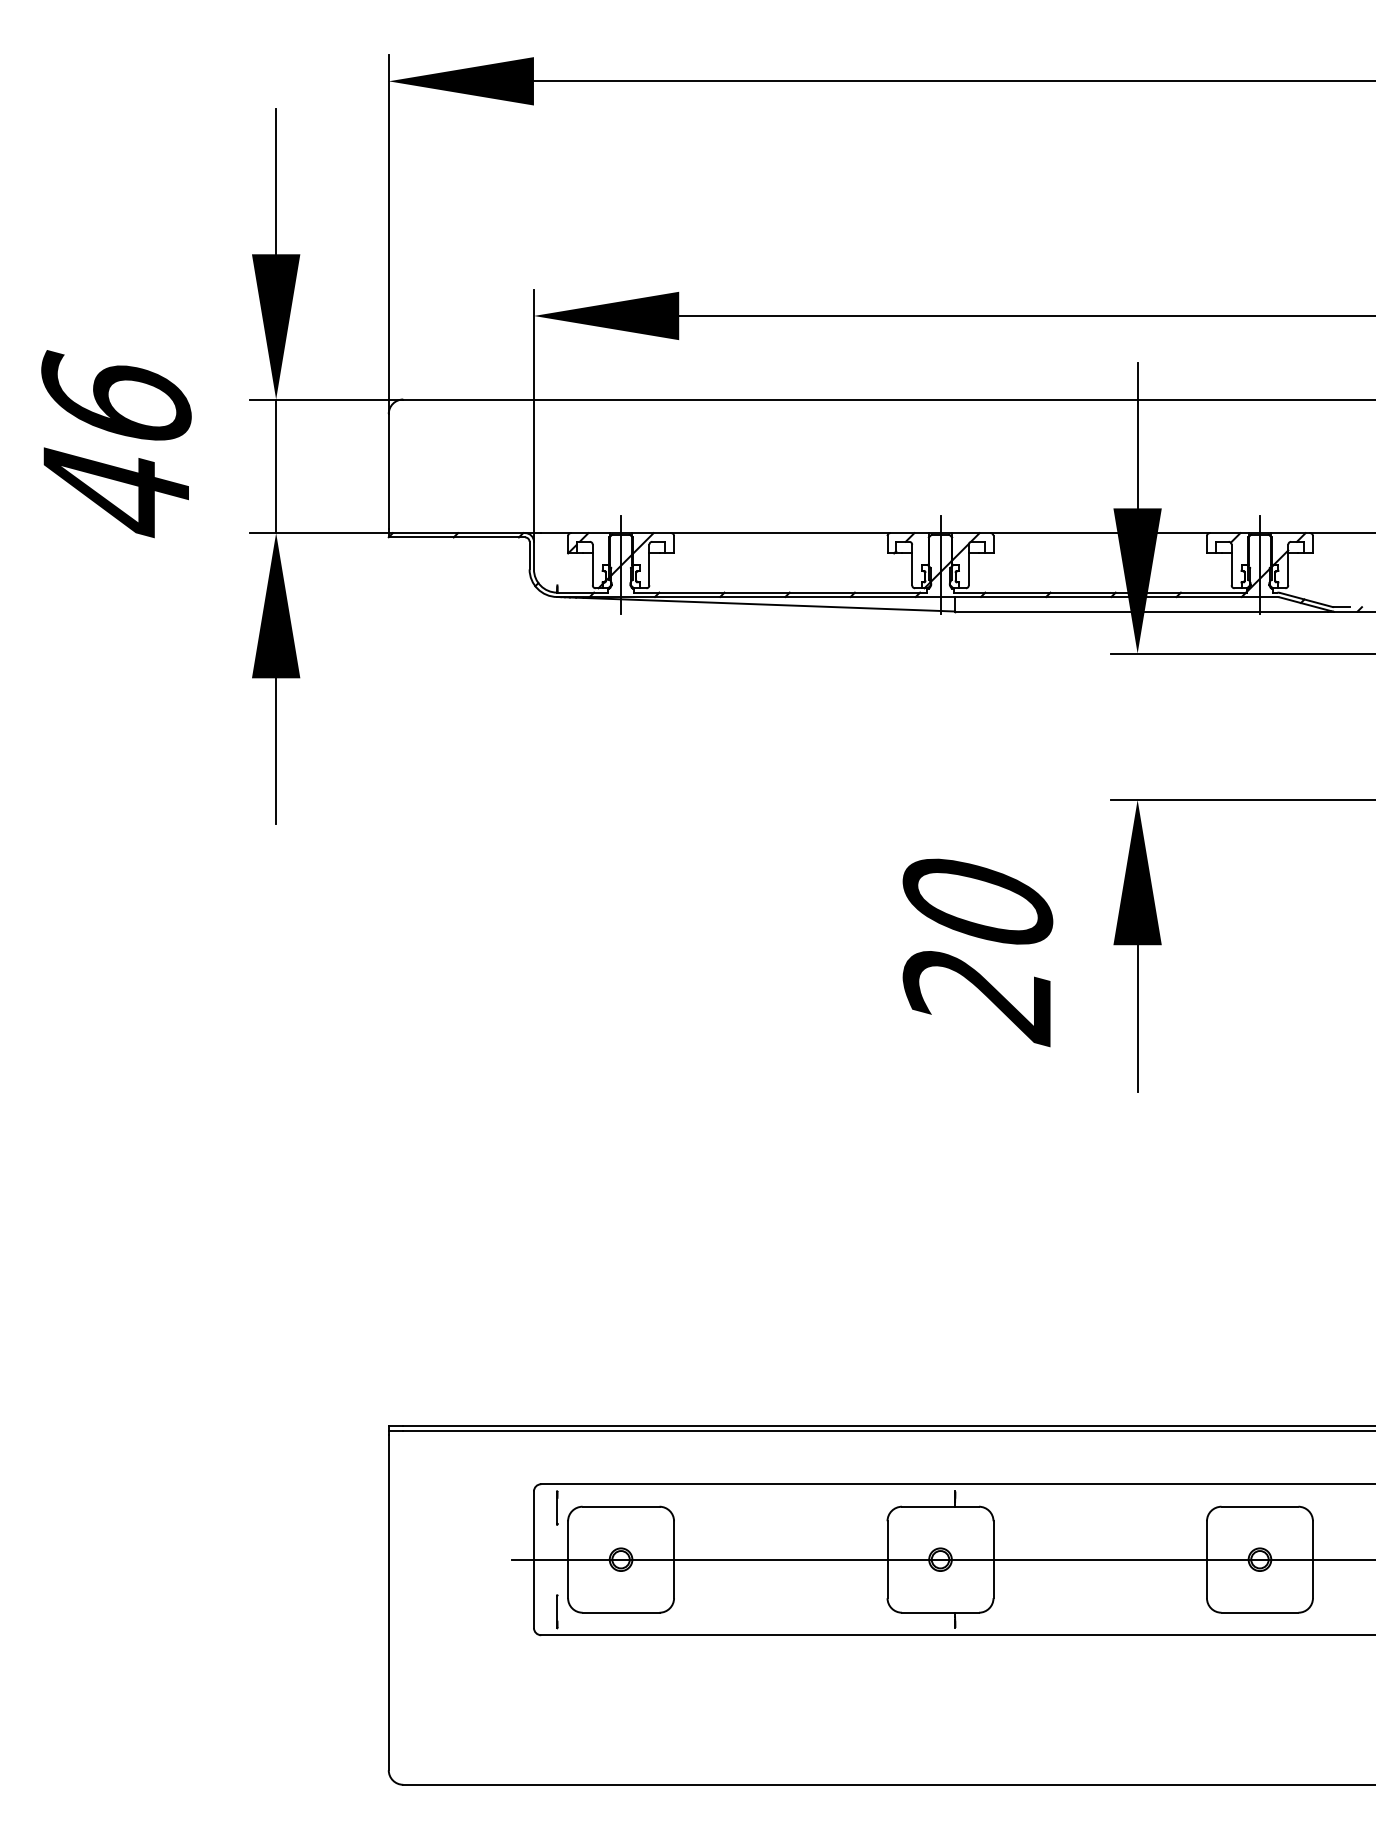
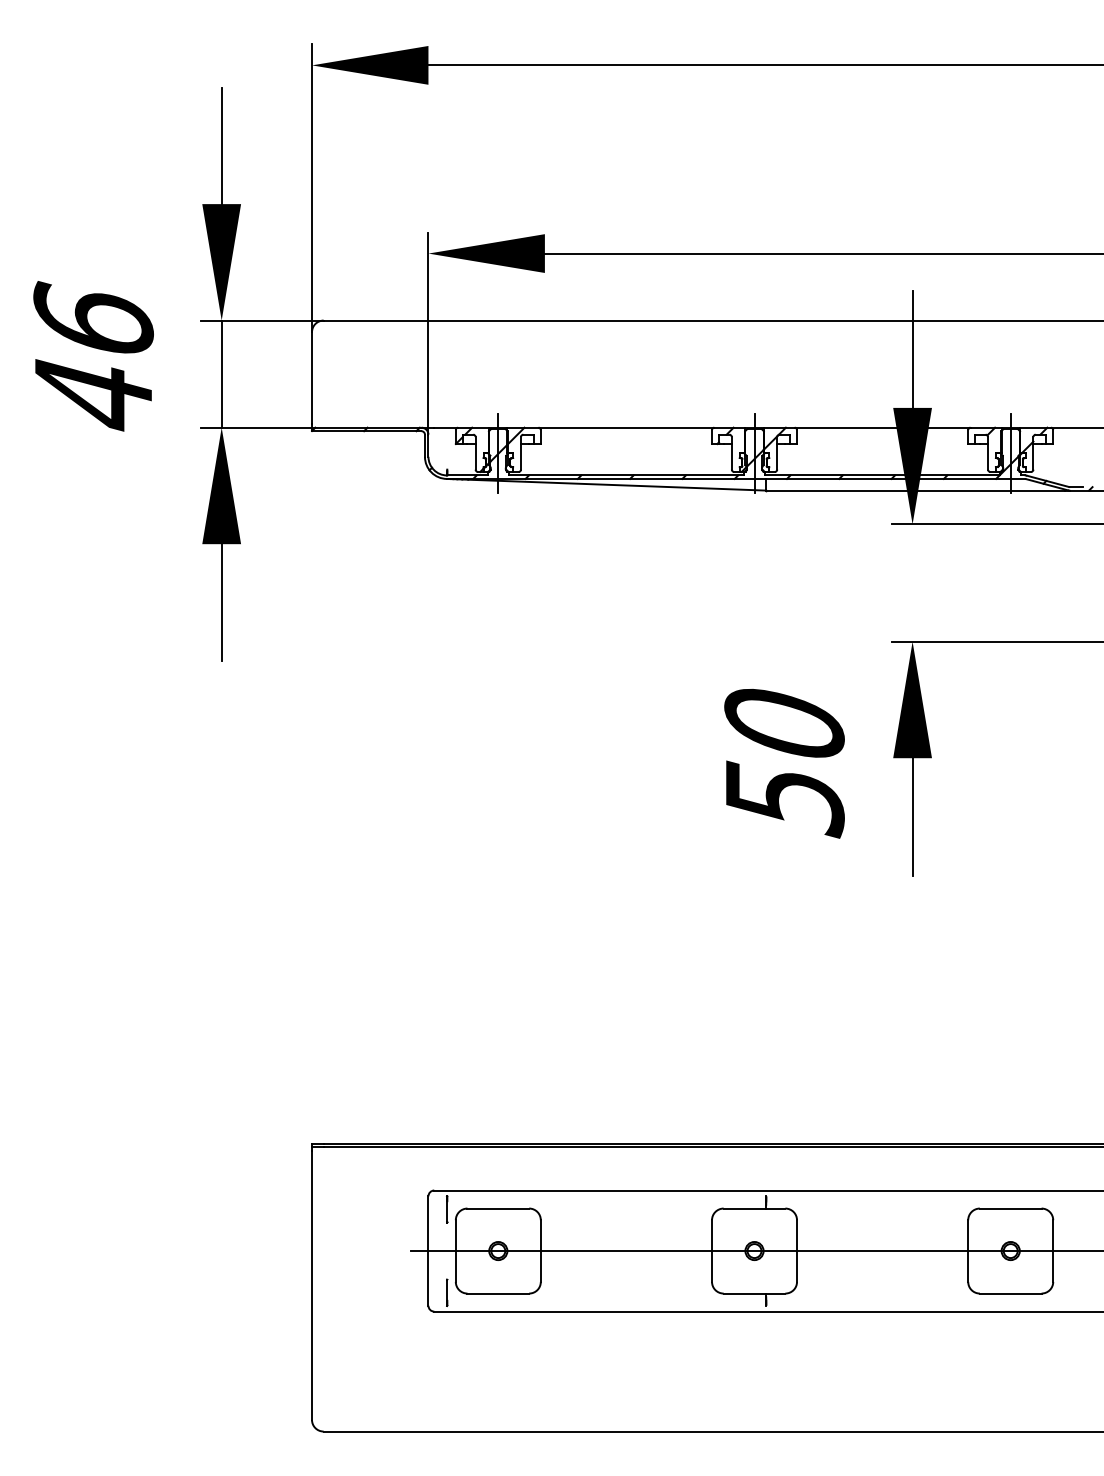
text: (977, 997) -> (784, 800), 20 -> 50

